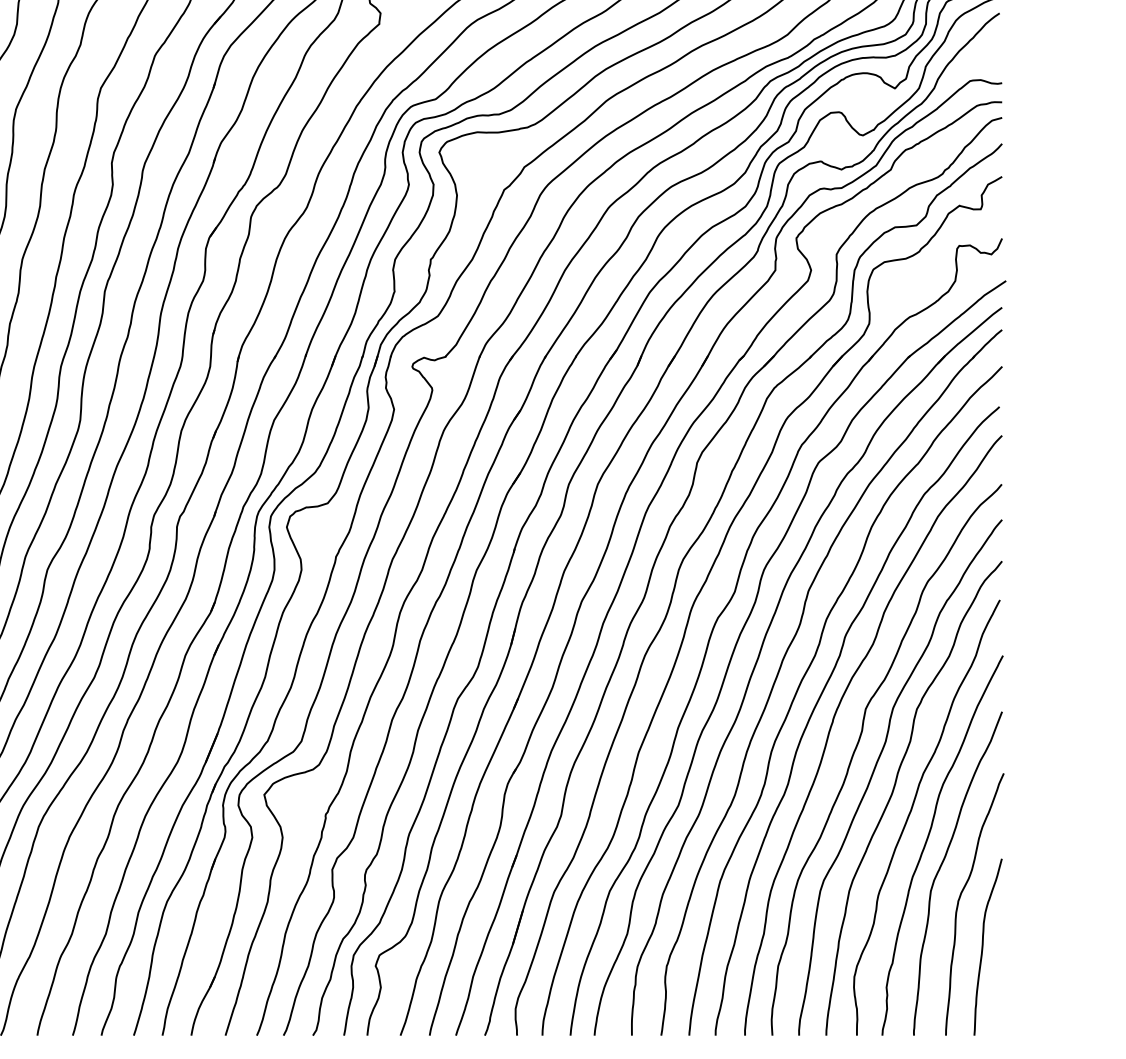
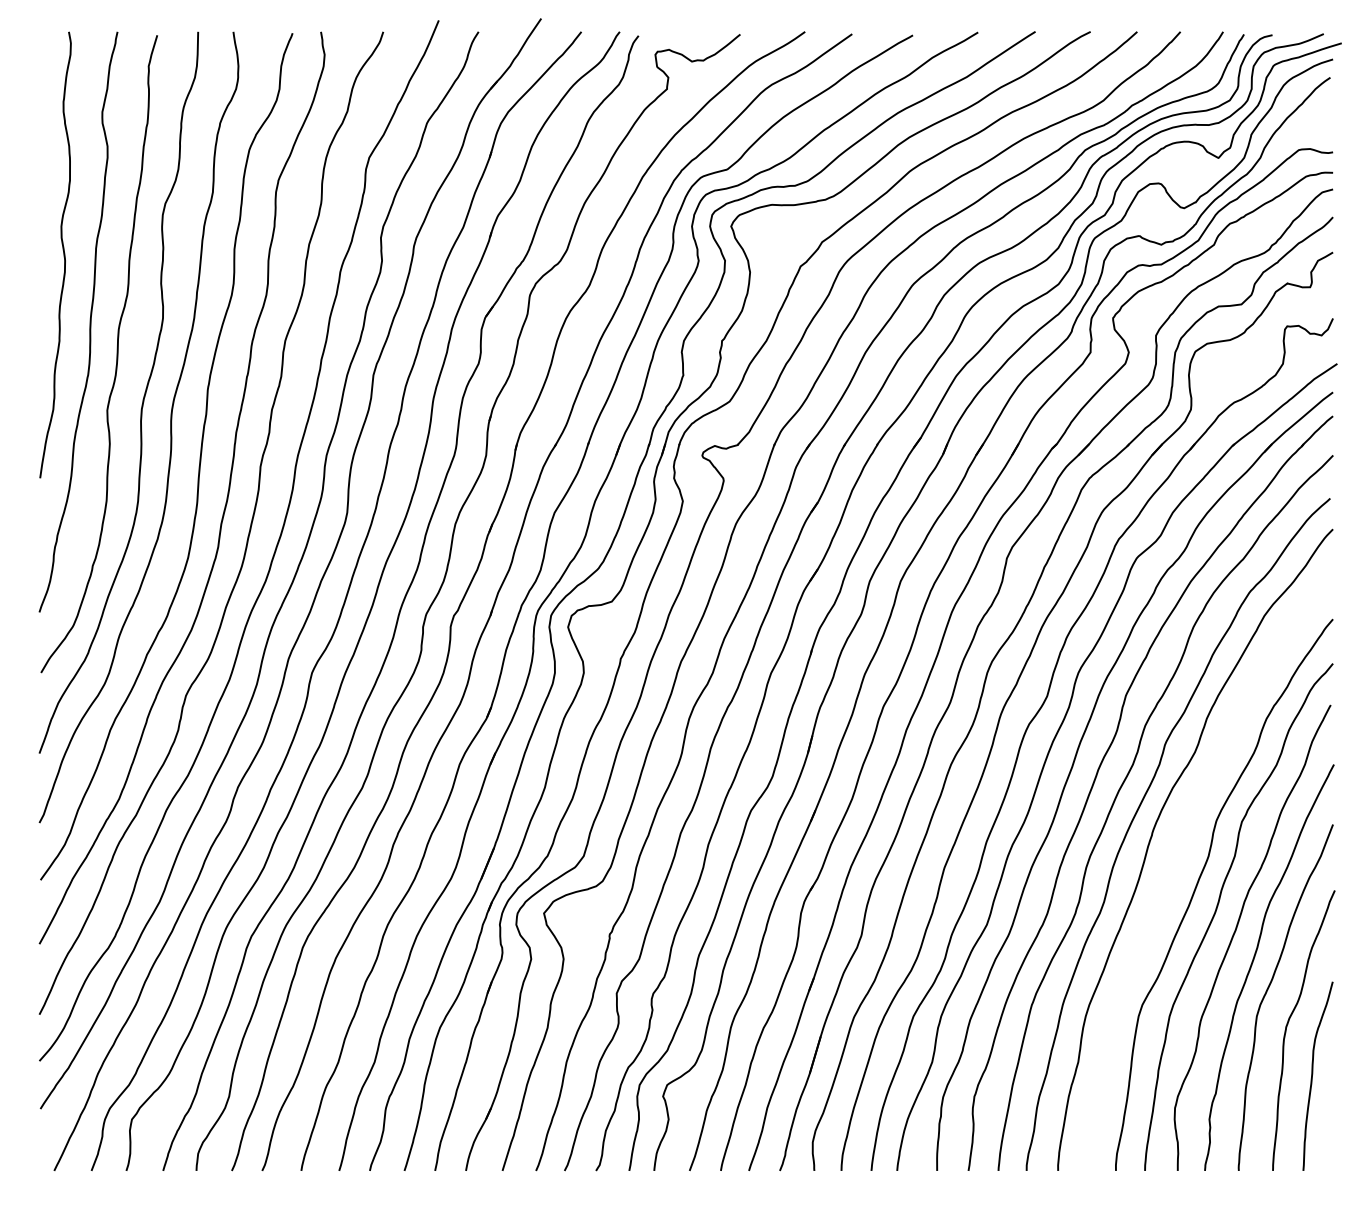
curve: (857, 747) -> (1178, 862), removed

